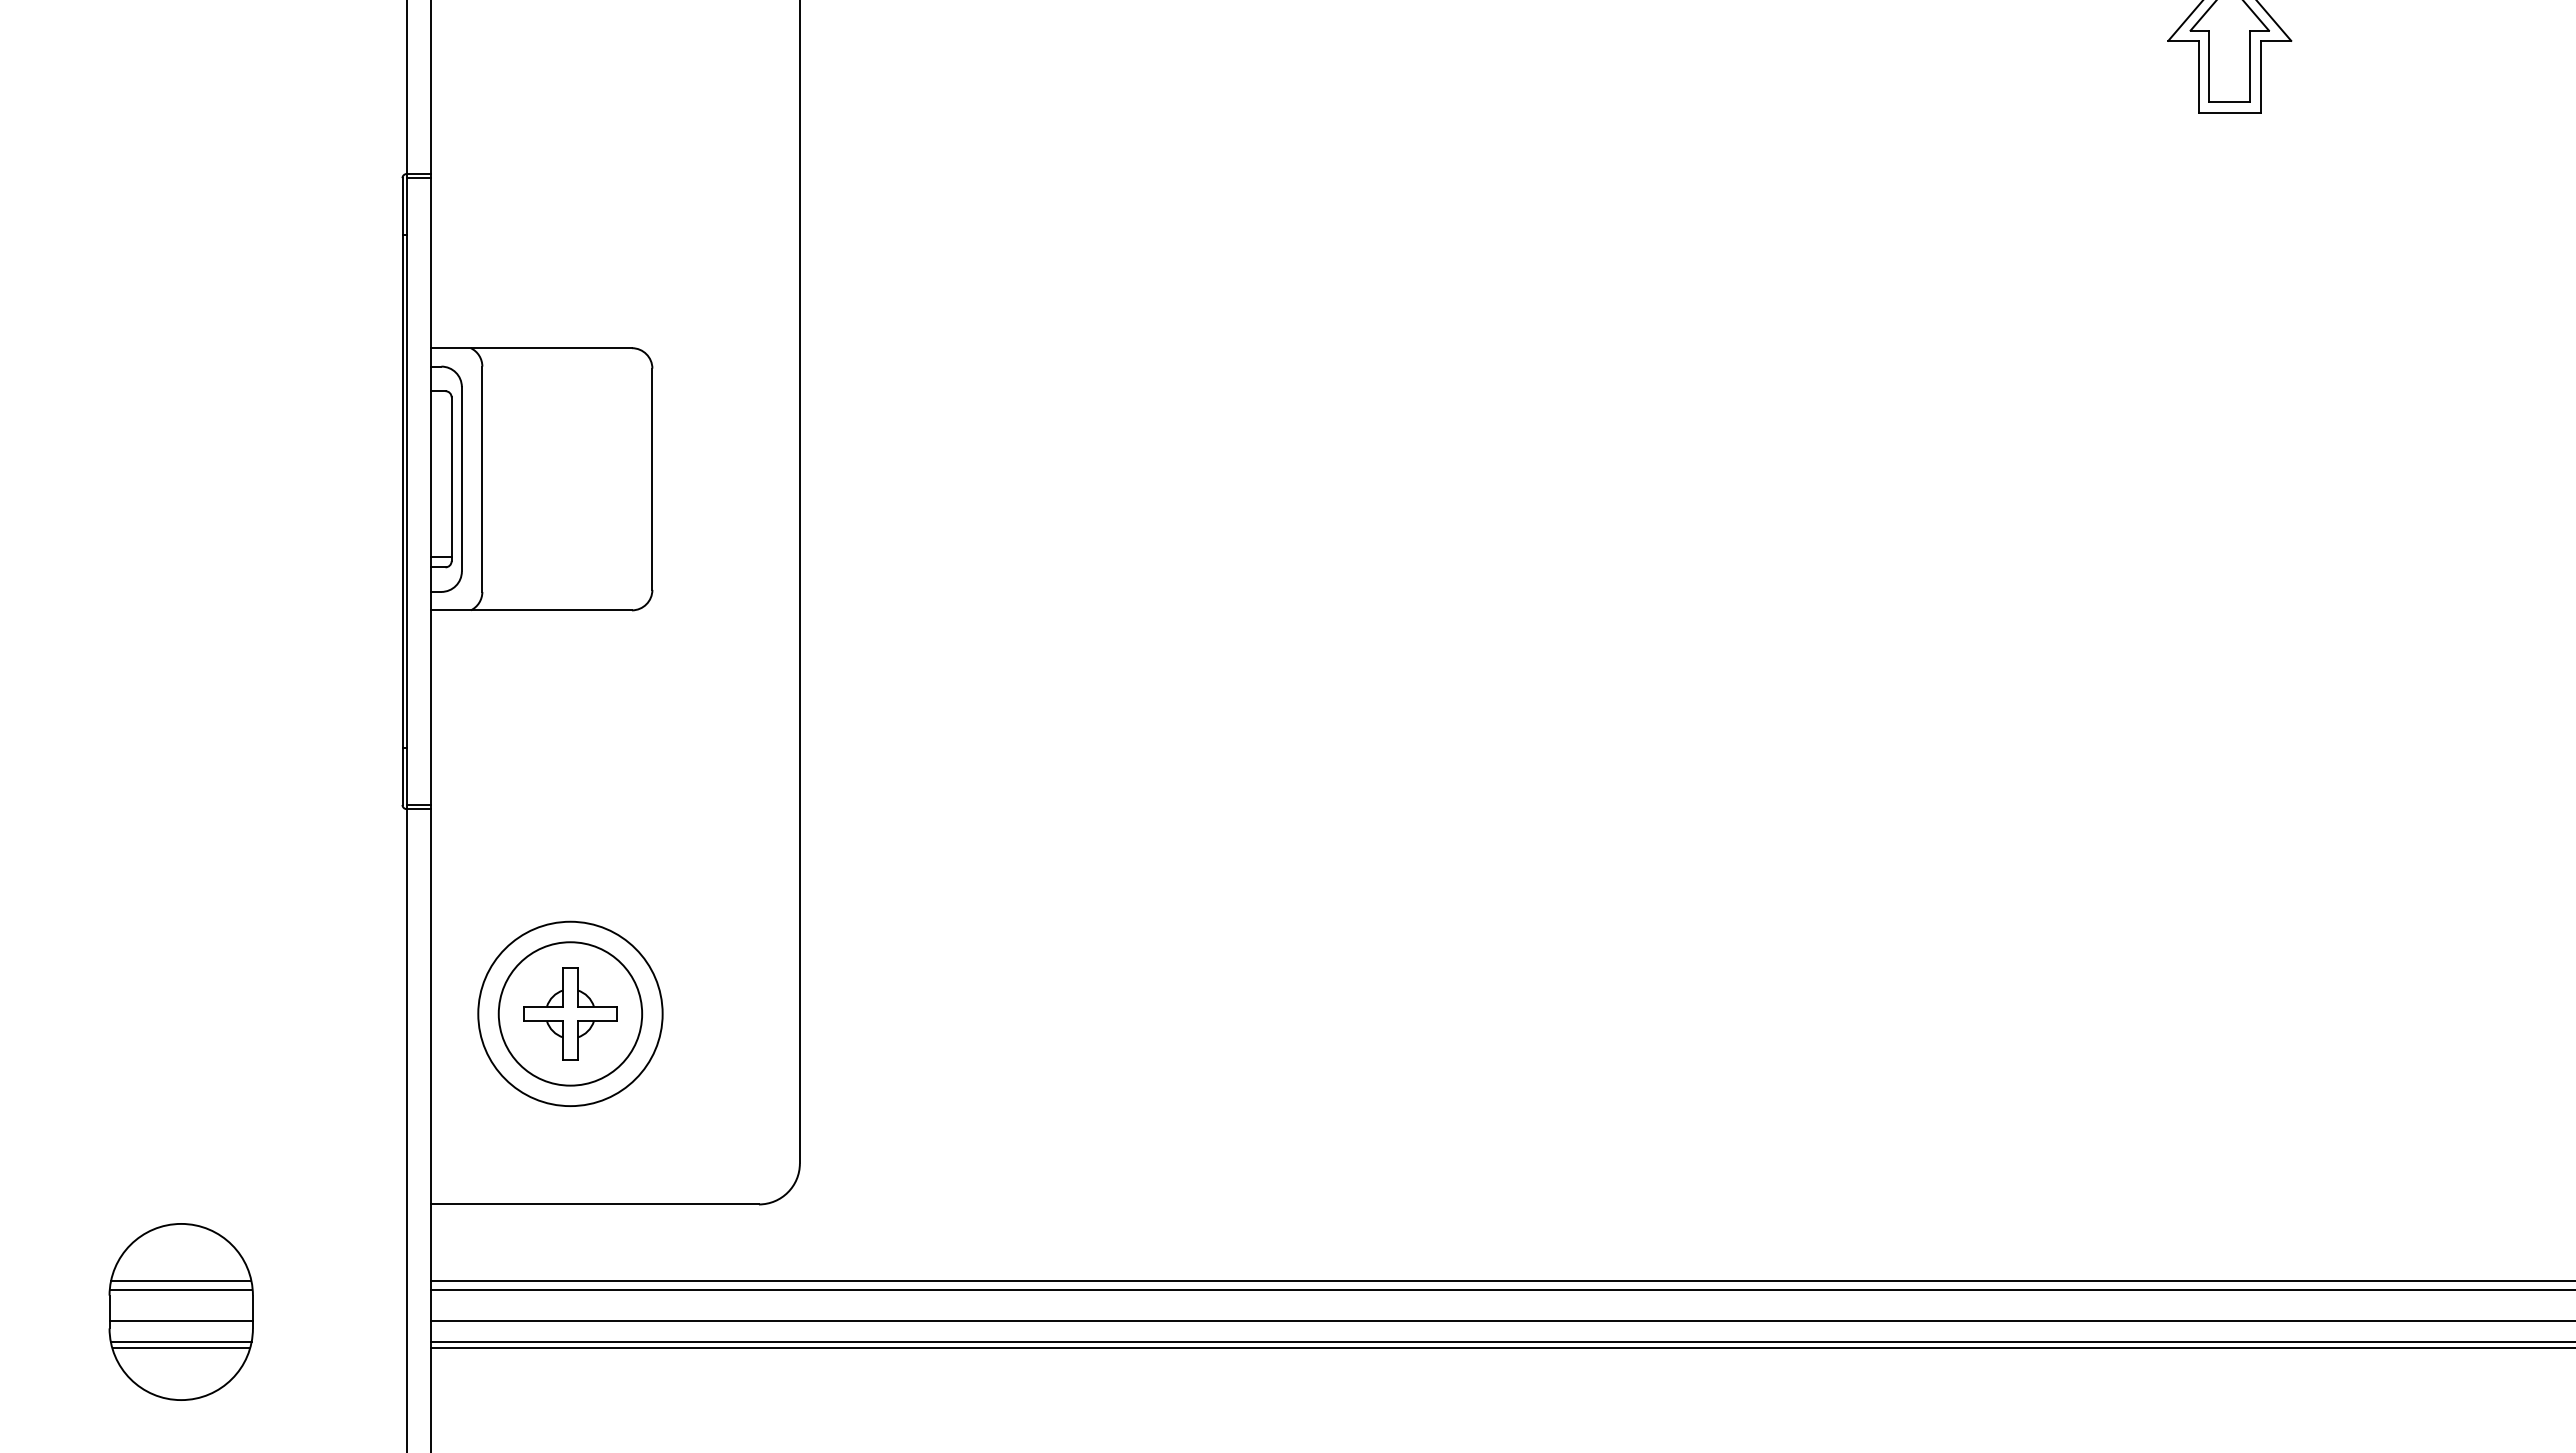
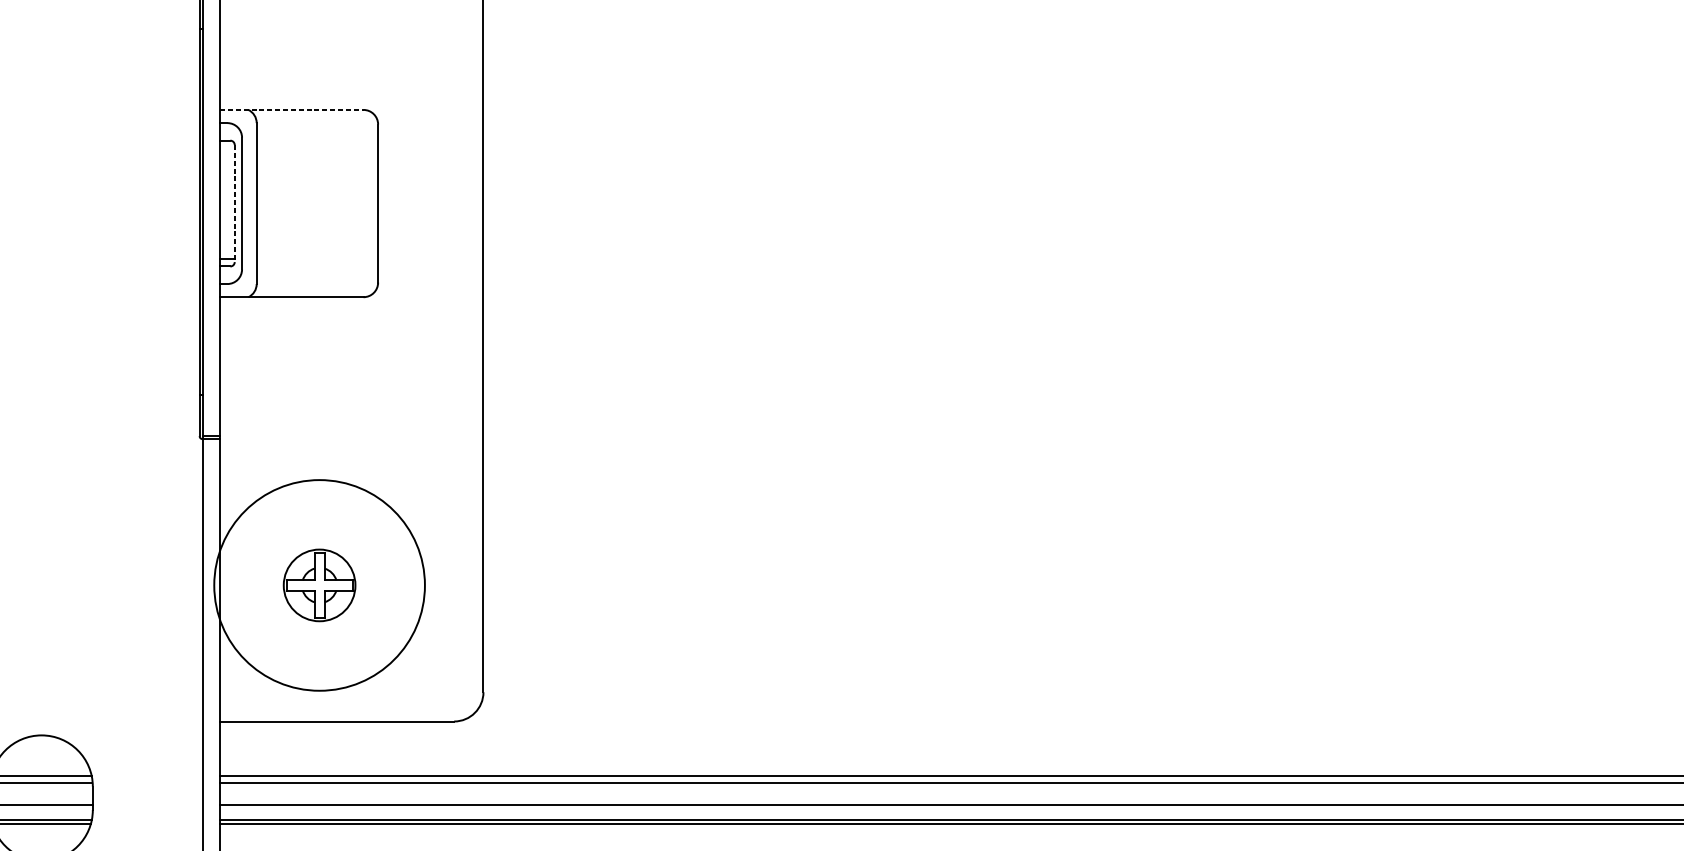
line: (532, 348) -> (292, 110), solid -> dashed
line: (451, 479) -> (234, 203), solid -> dashed
circle: (570, 1013) -> (319, 585), size x0.7
circle: (570, 1013) -> (319, 585), size x1.6

